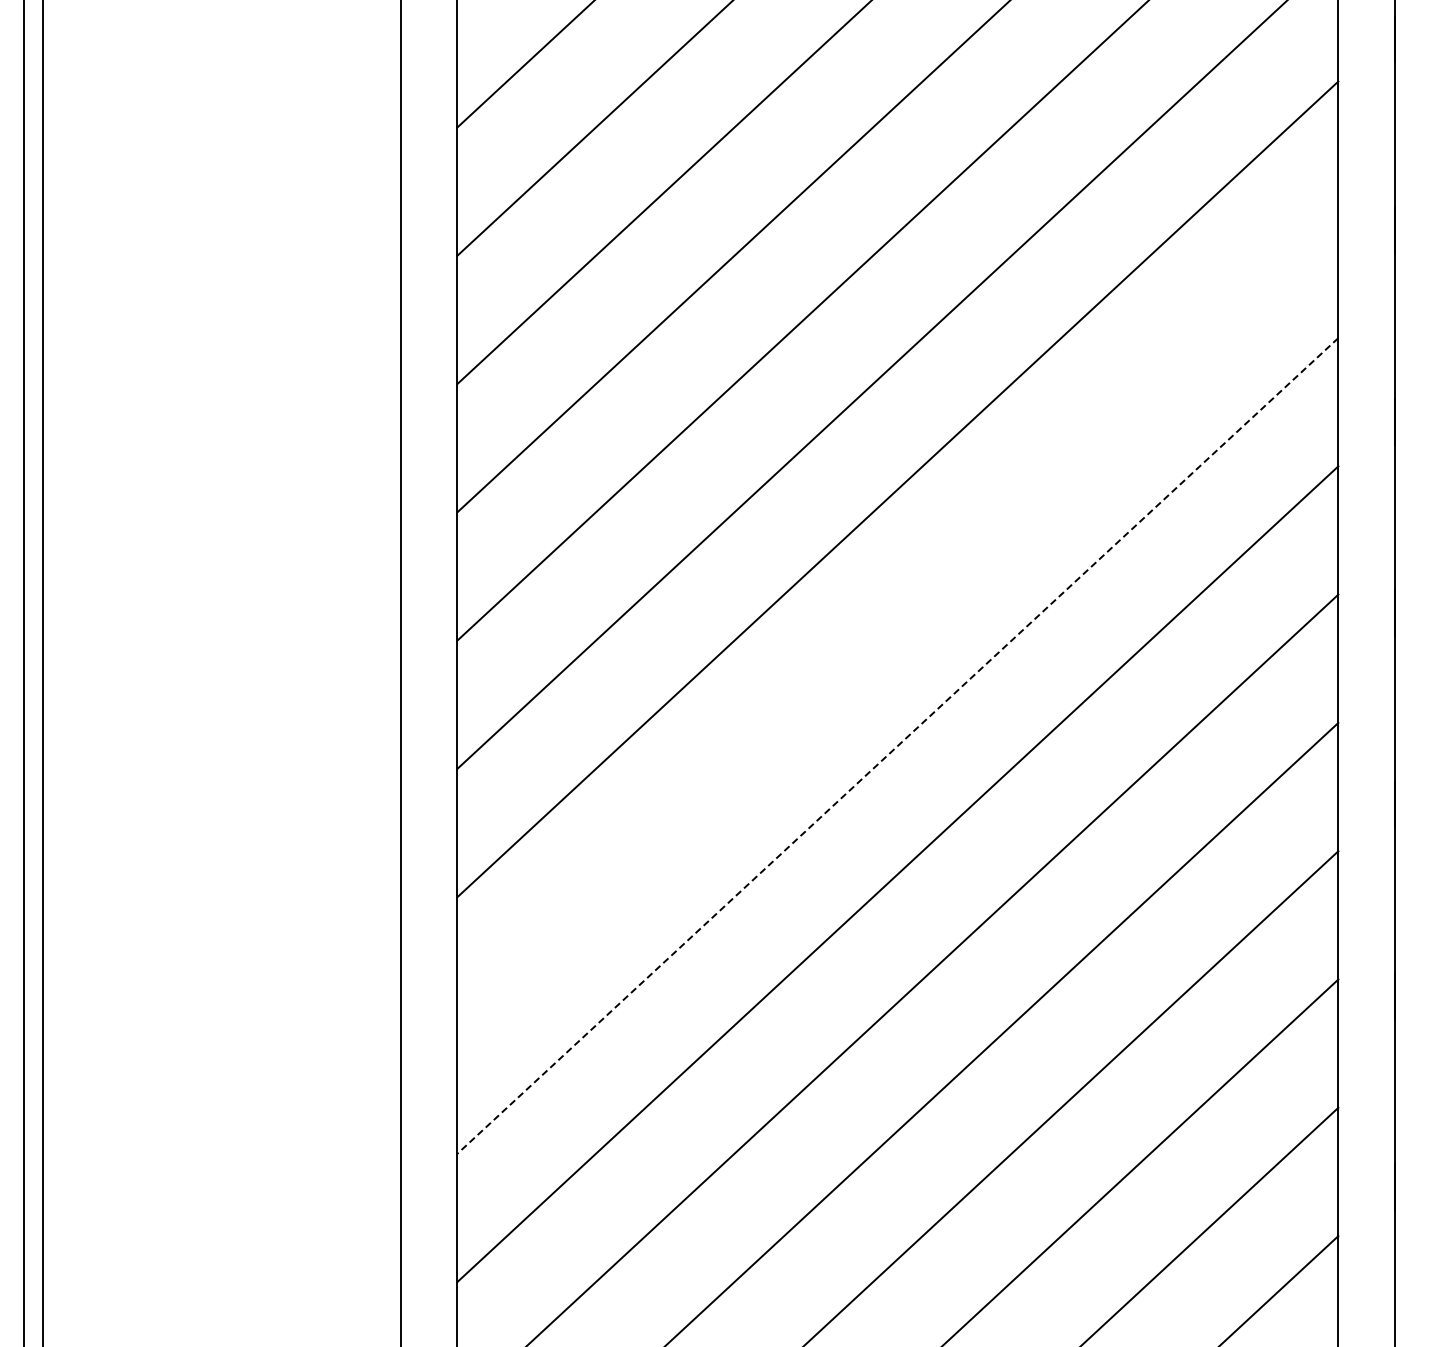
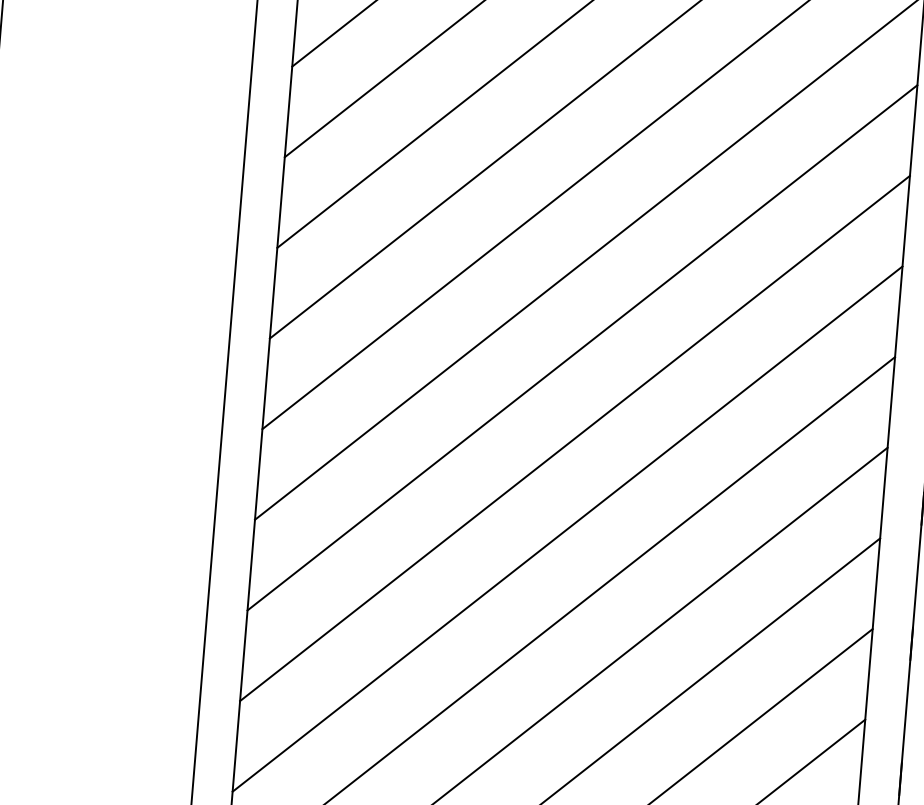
line: (897, 617) -> (582, 347), added
line: (897, 746) -> (574, 438), dashed -> solid

